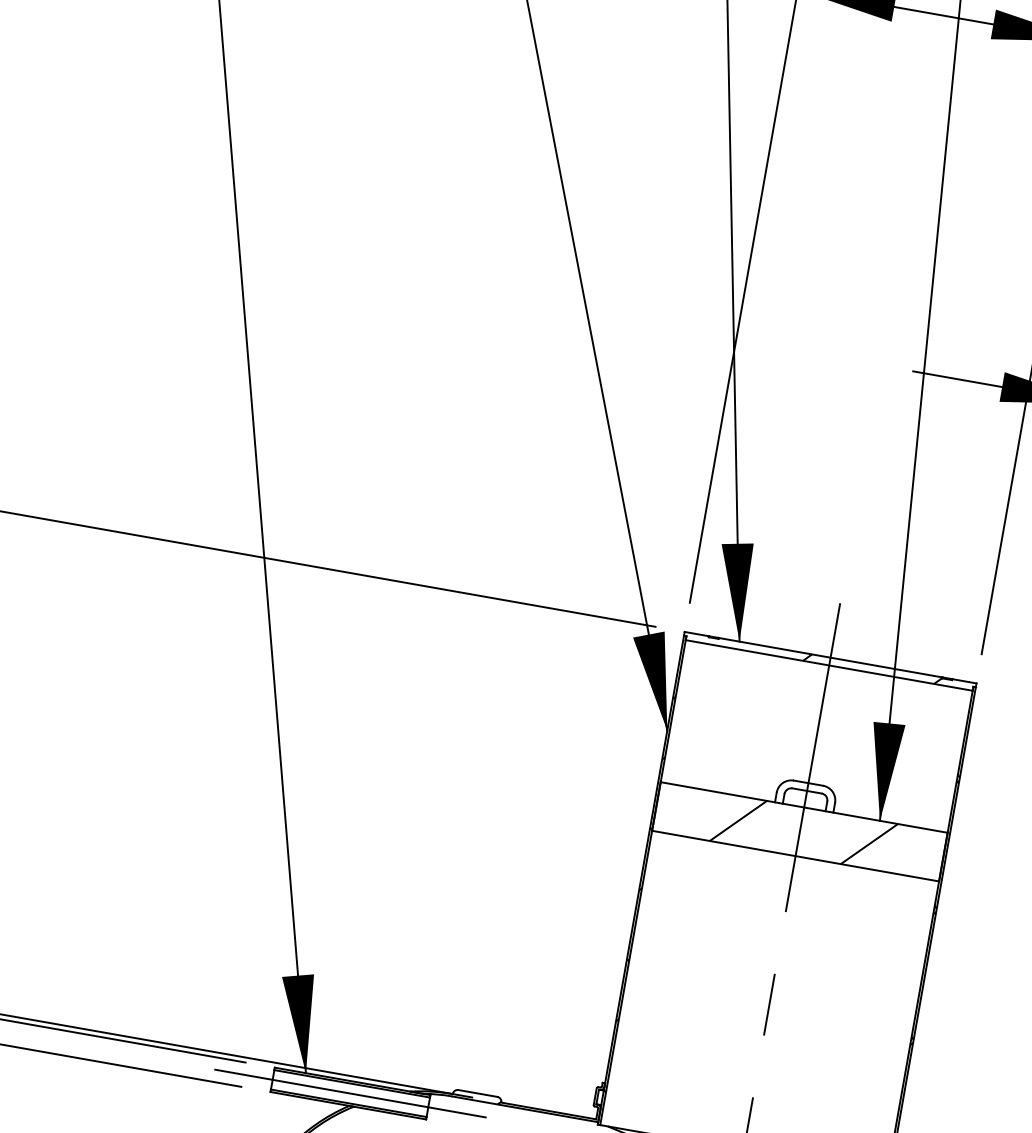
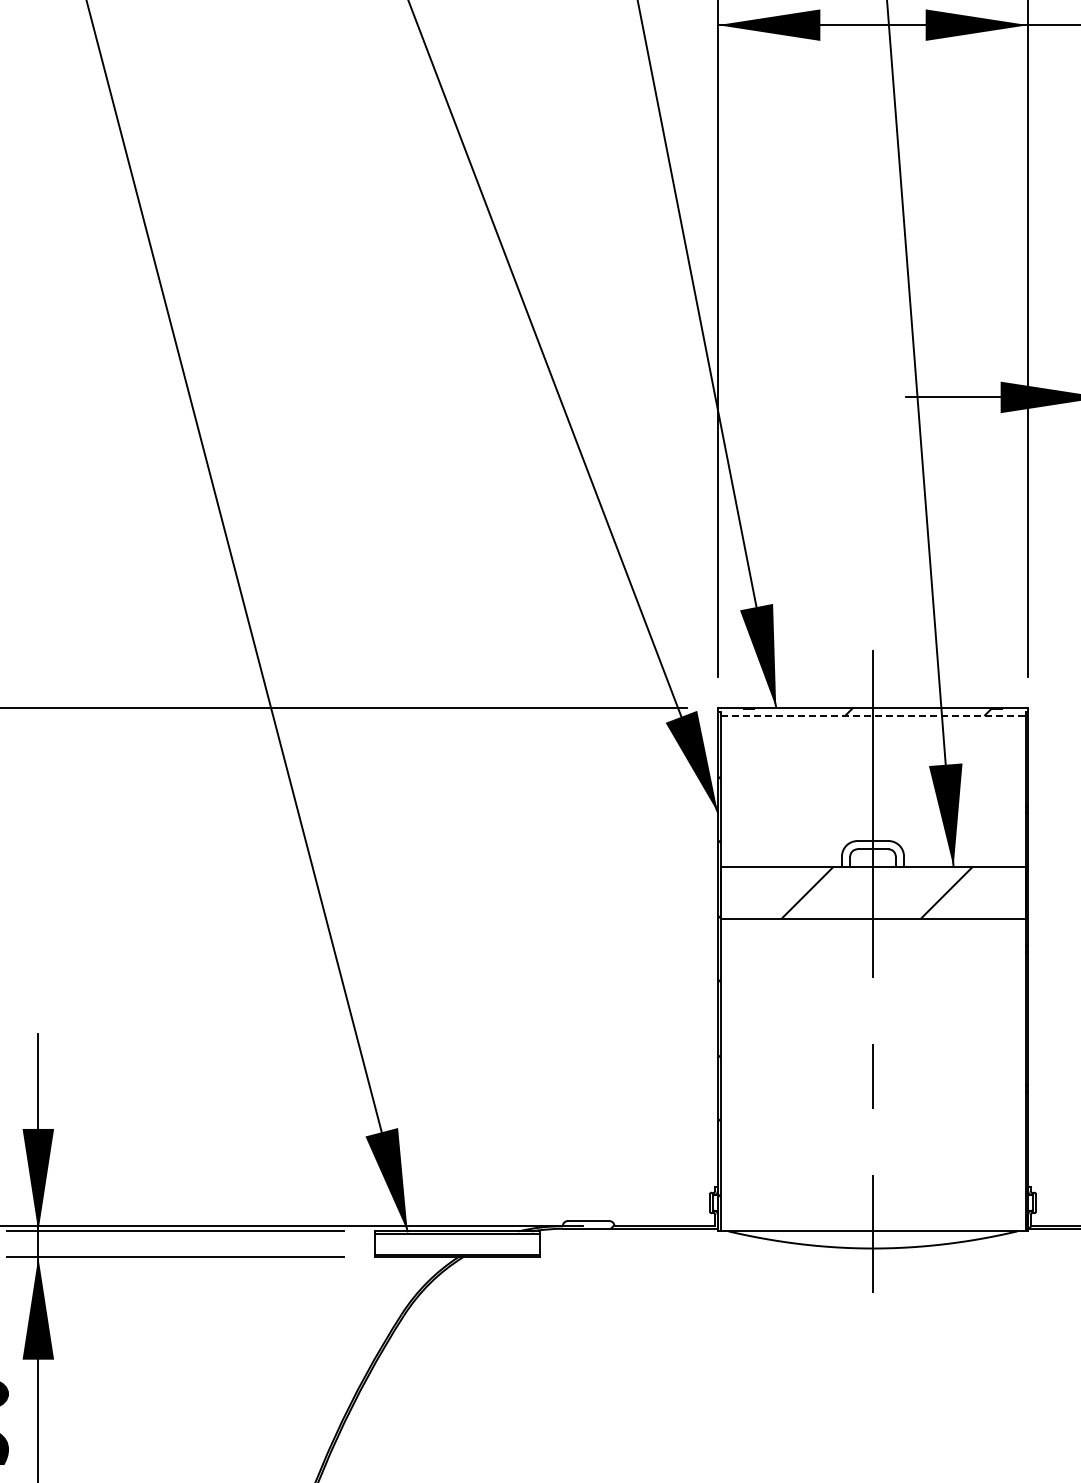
line: (829, 665) -> (873, 715), solid -> dashed
line: (350, 1093) -> (457, 1244), removed

